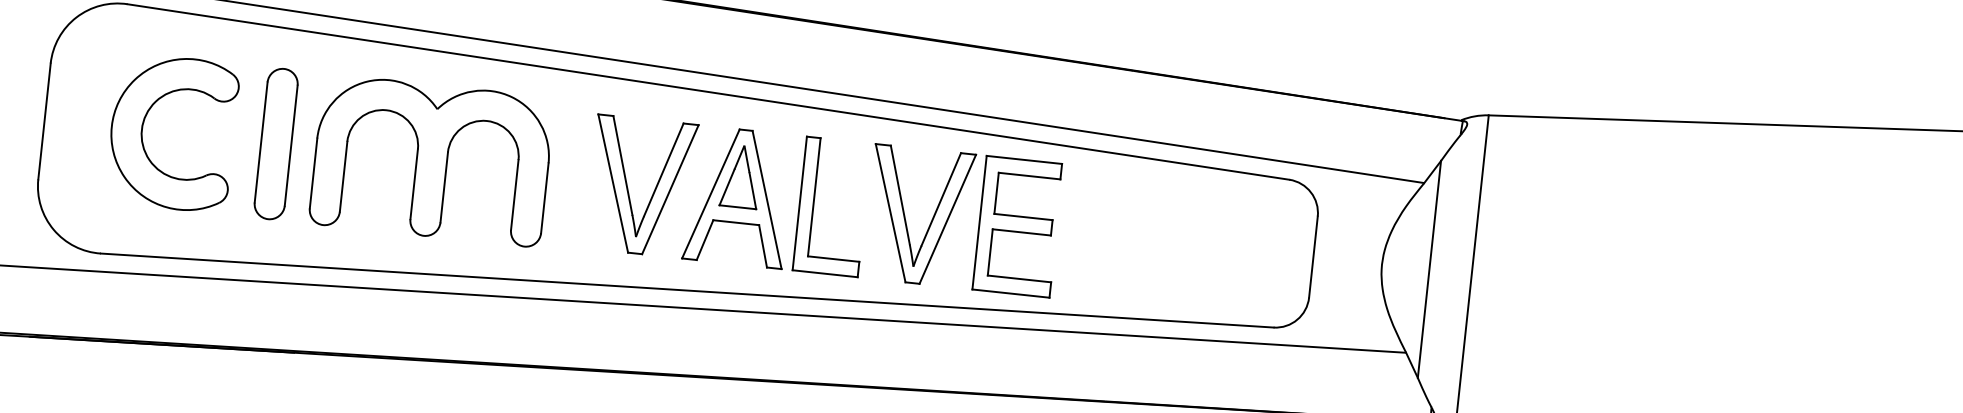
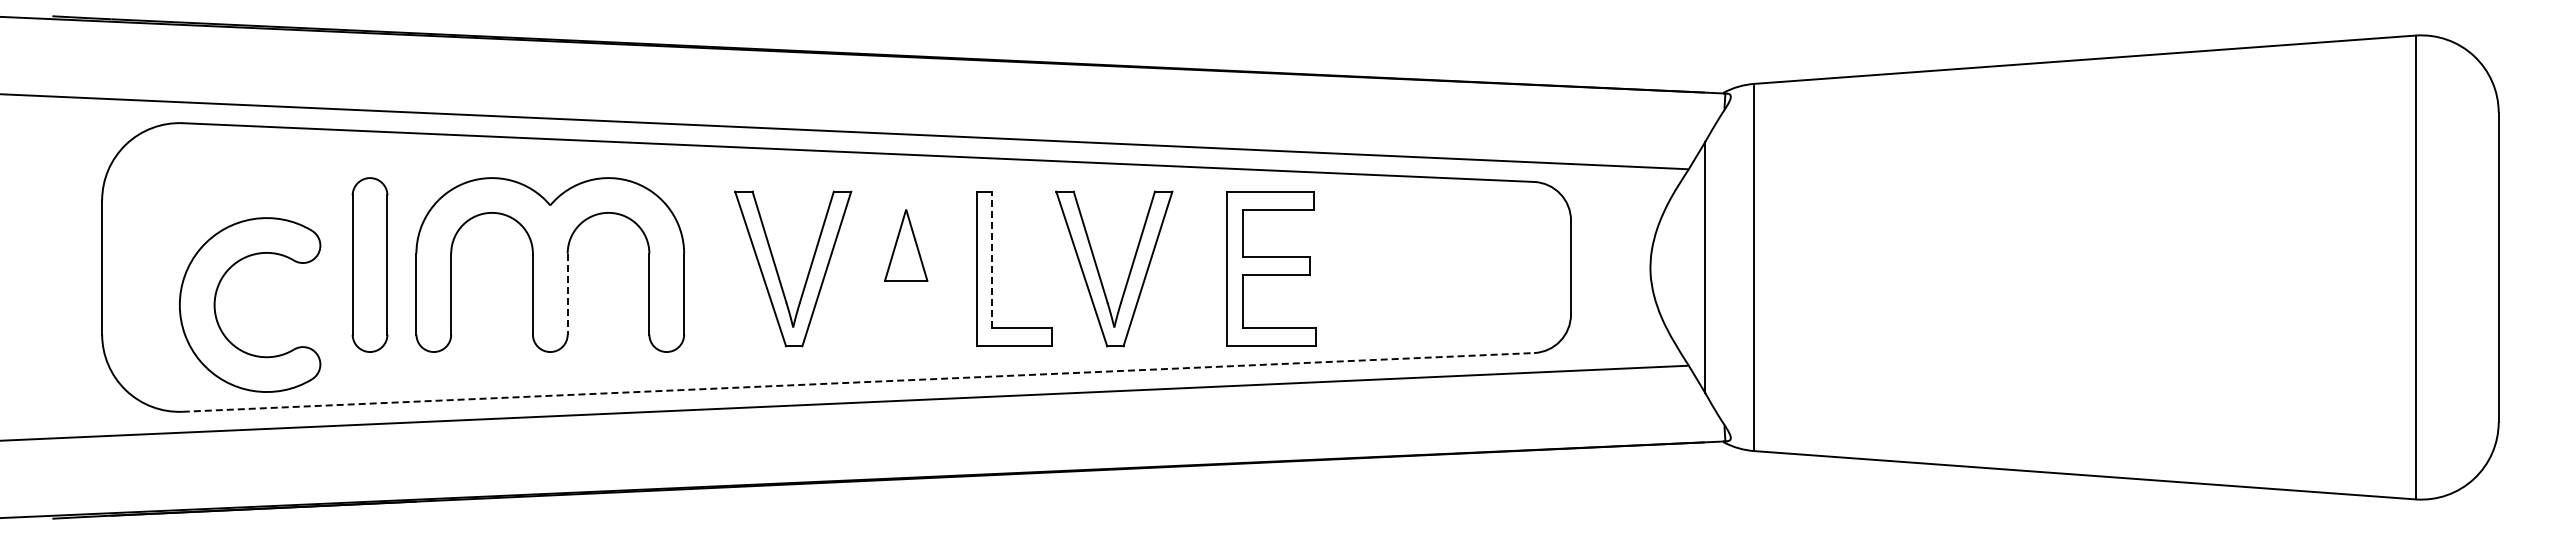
part: (144, 123) -> (216, 297), moved
line: (444, 187) -> (567, 294), solid -> dashed
part: (738, 196) -> (905, 268), removed
line: (814, 196) -> (992, 259), solid -> dashed
part: (1018, 226) -> (1271, 268), moved
line: (687, 290) -> (858, 382), solid -> dashed

